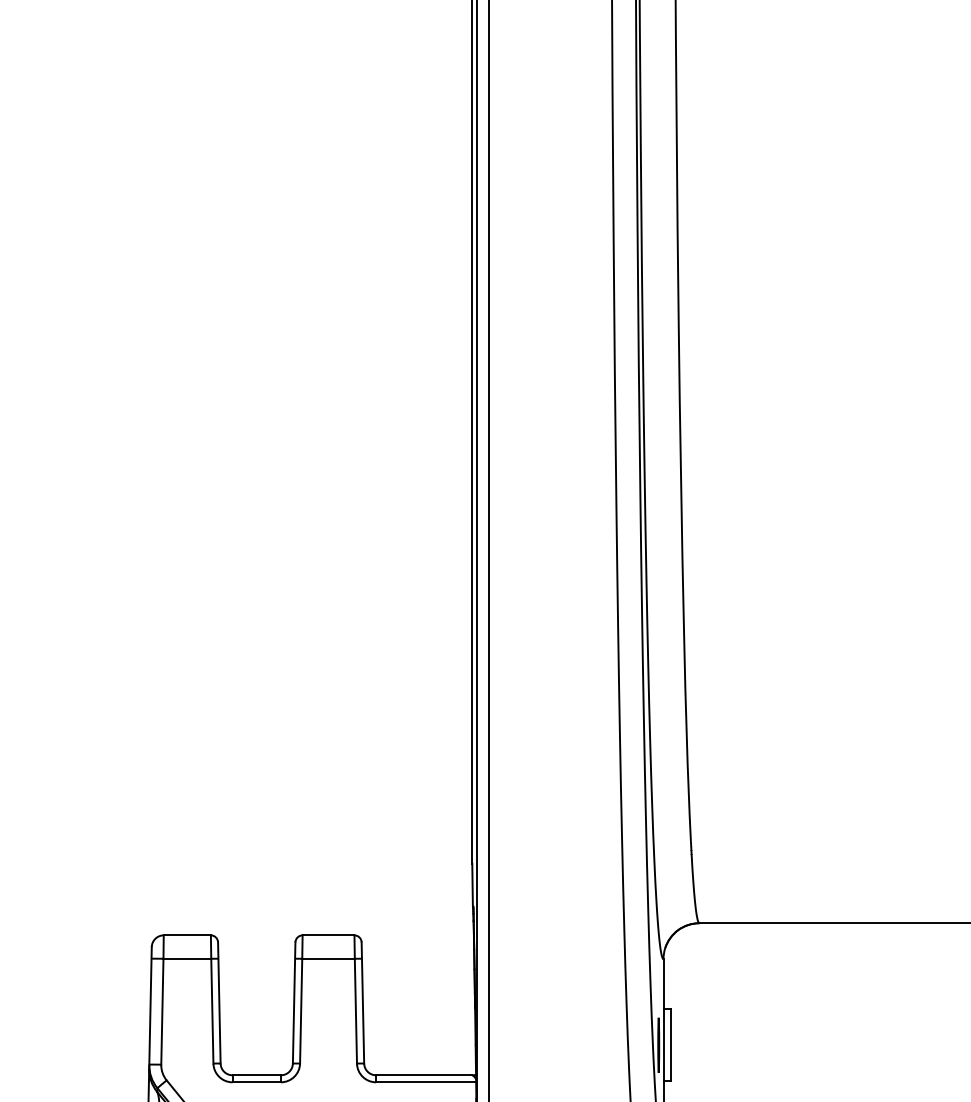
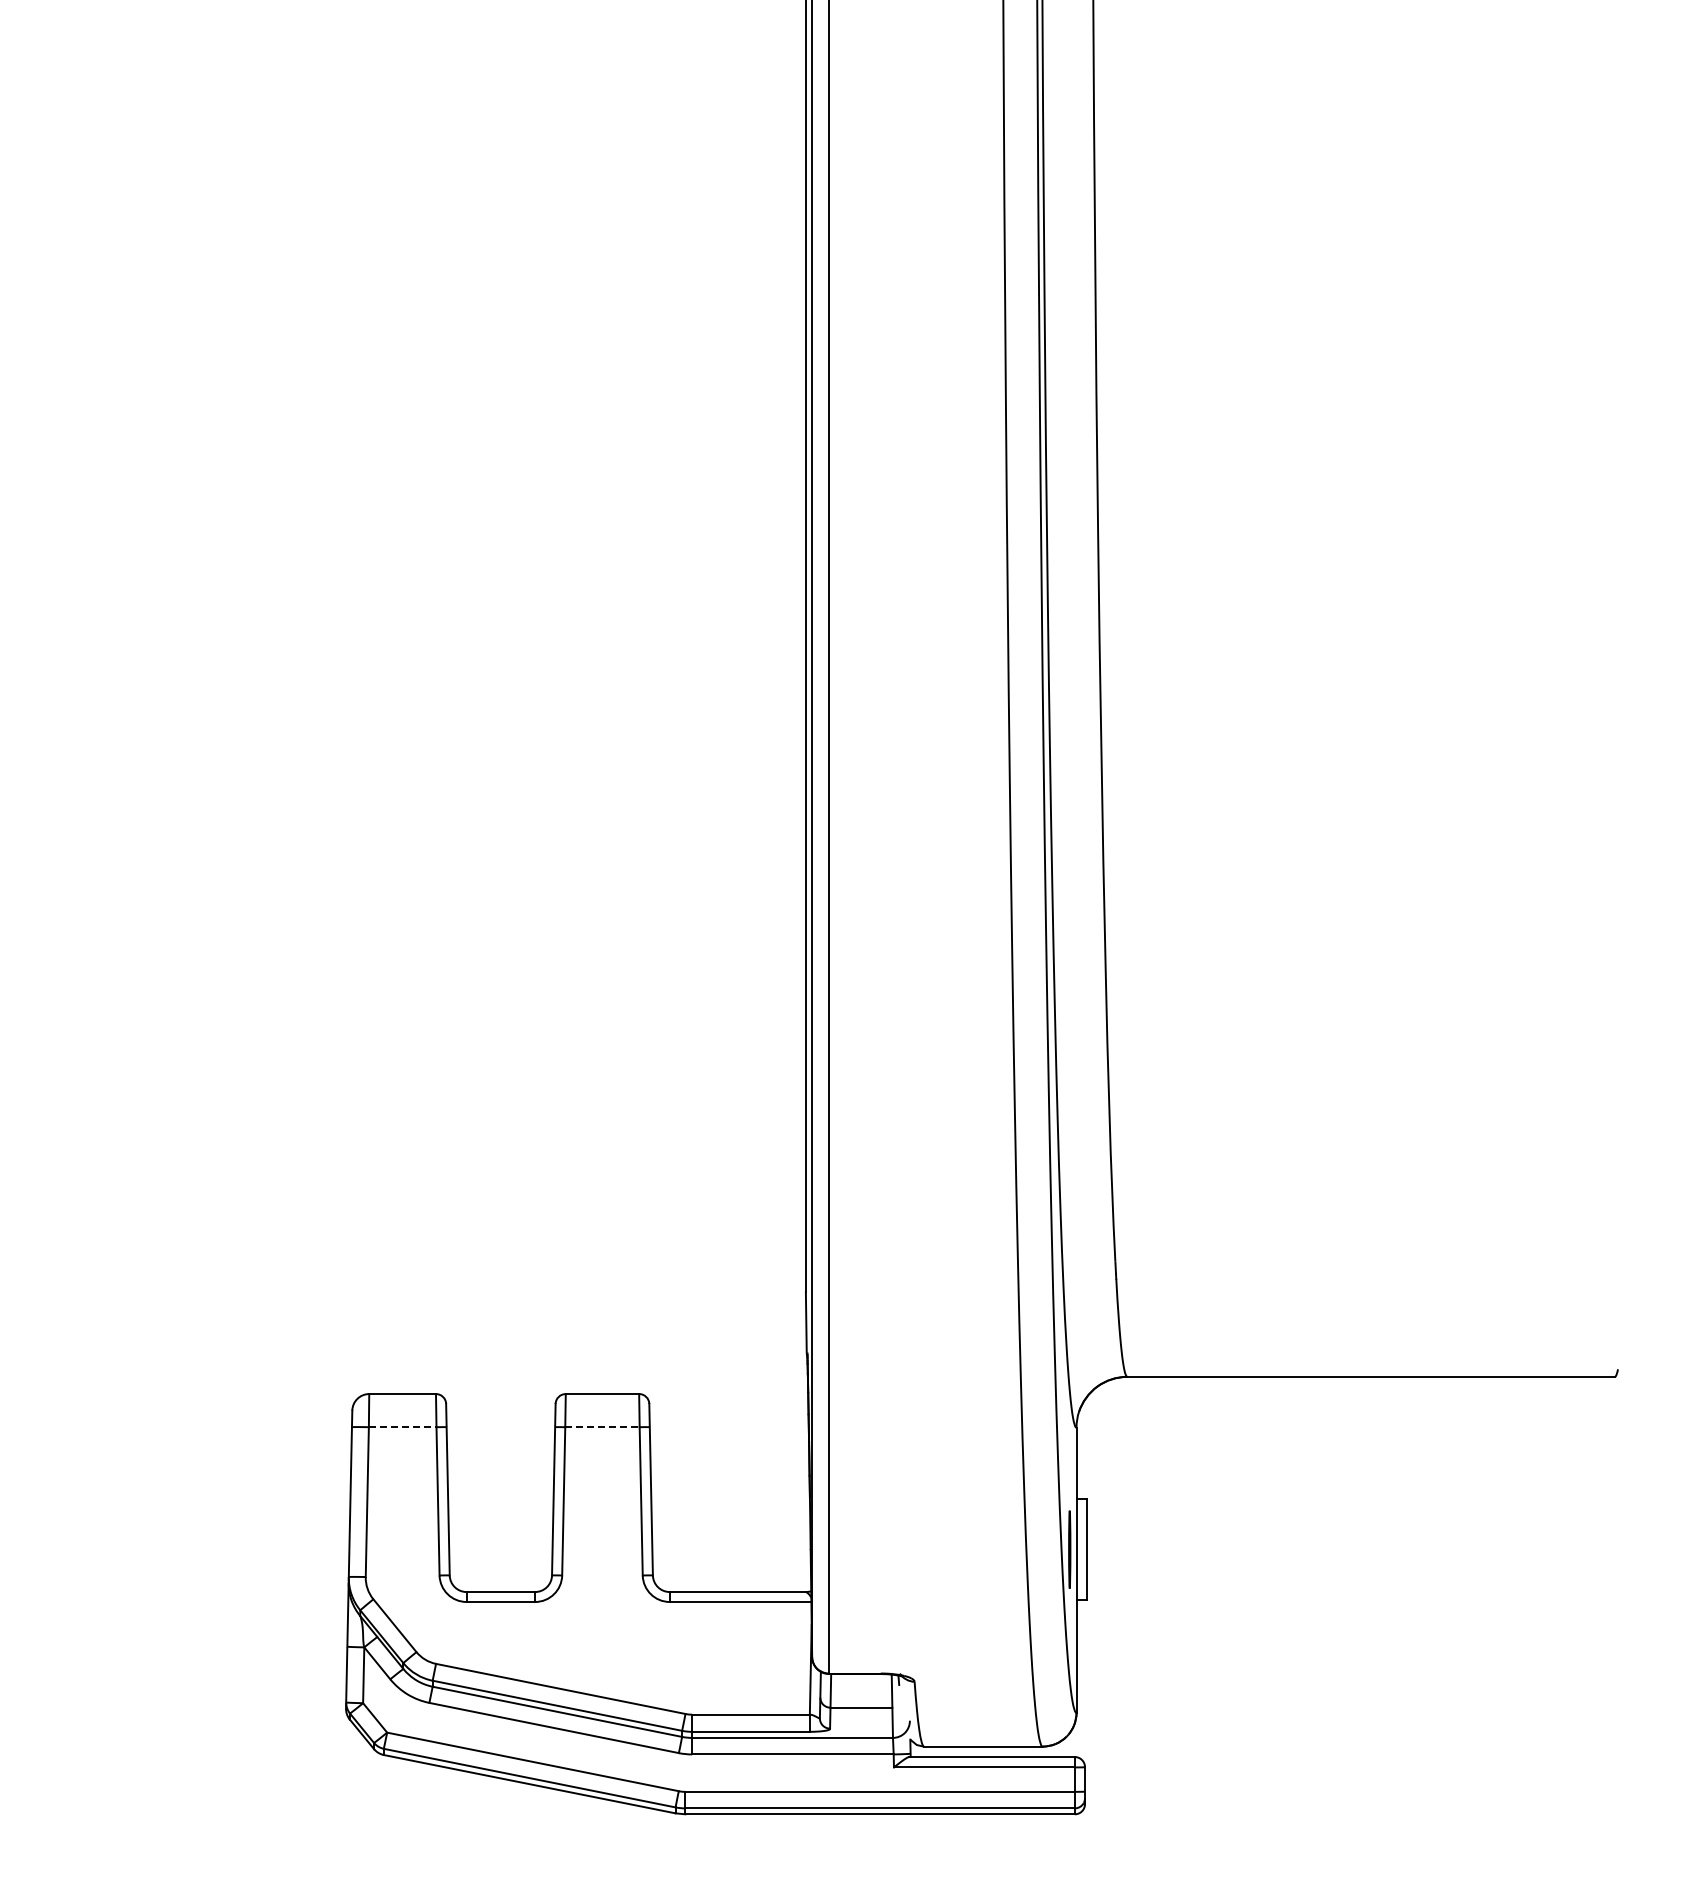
line: (187, 959) -> (402, 1427), solid -> dashed
line: (328, 959) -> (602, 1427), solid -> dashed

